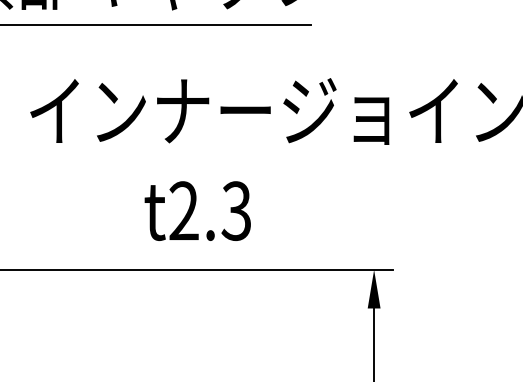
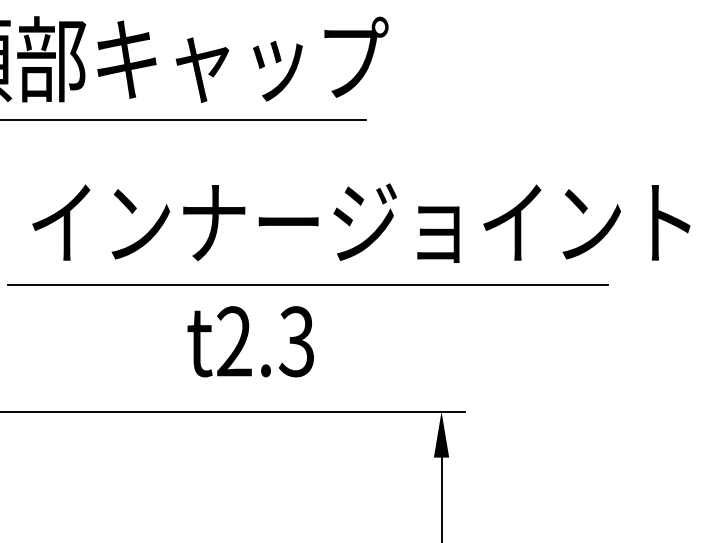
line: (261, 163) -> (307, 285), added
text: (197, 210) -> (250, 341), moved

